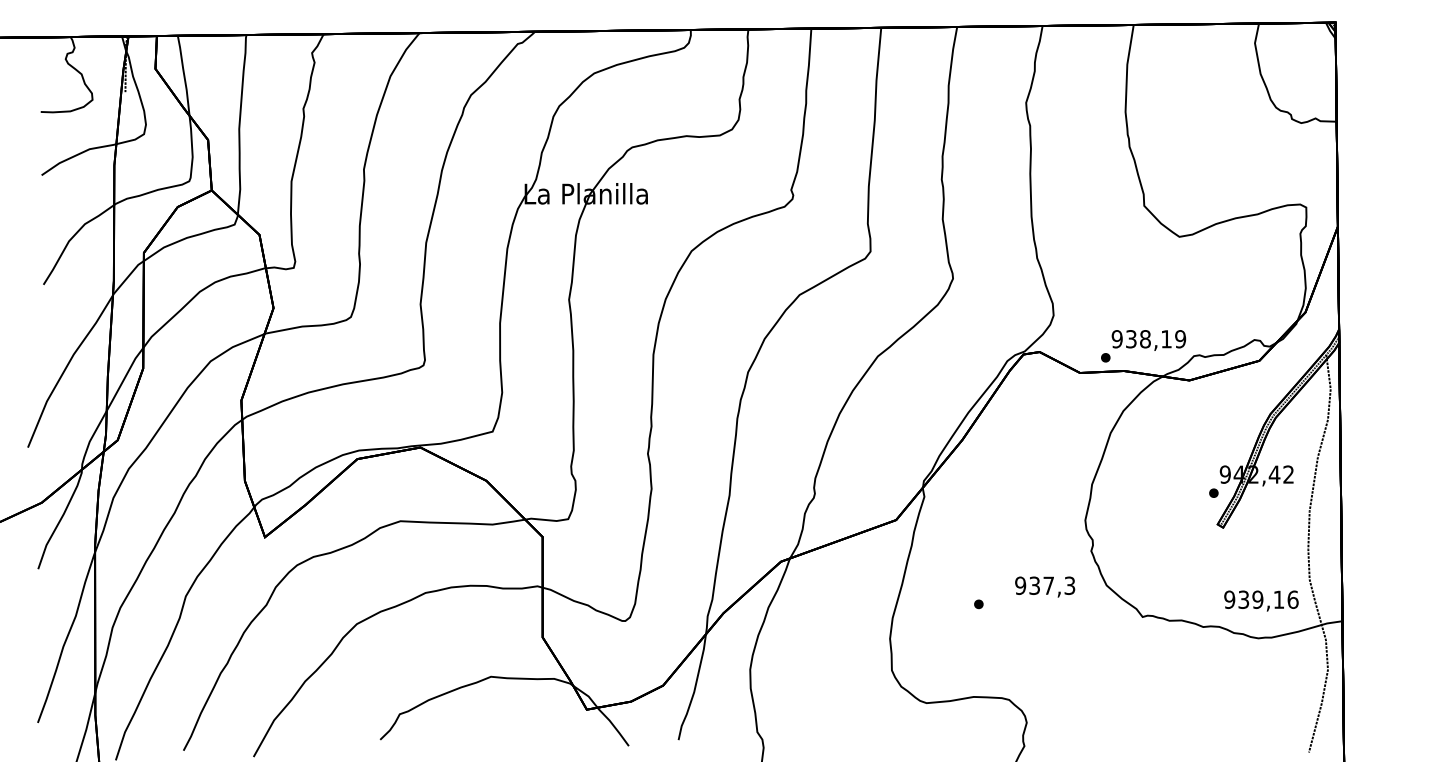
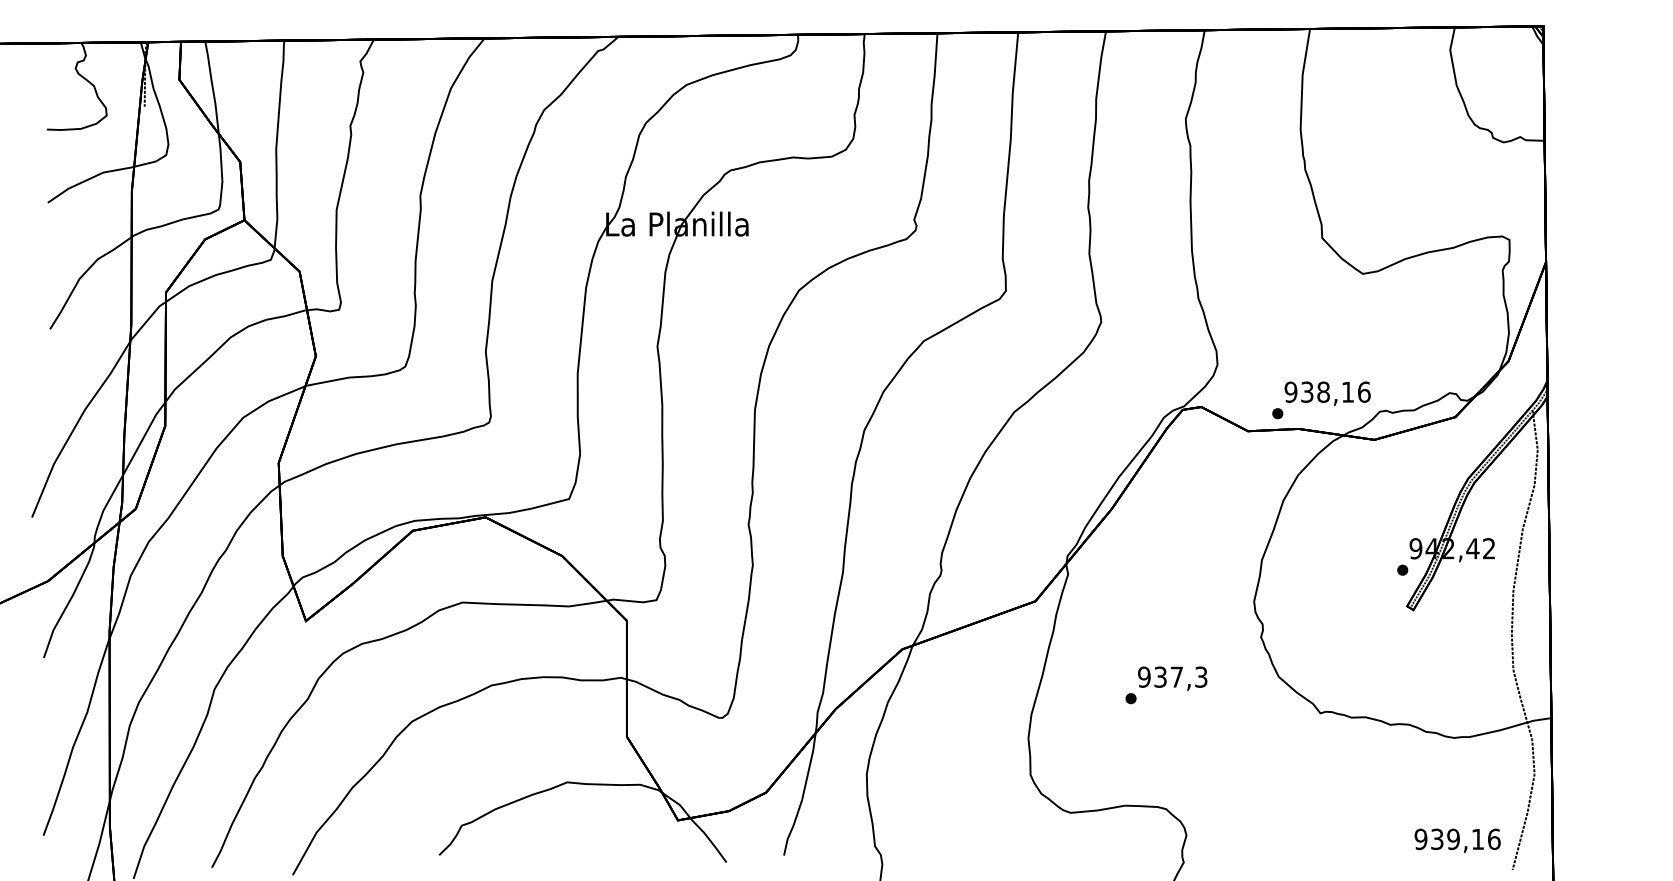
text: (1179, 338) -> (1363, 391), 938,19 -> 938,16
text: (1044, 586) -> (1172, 678), moved
text: (1261, 600) -> (1457, 840), moved

